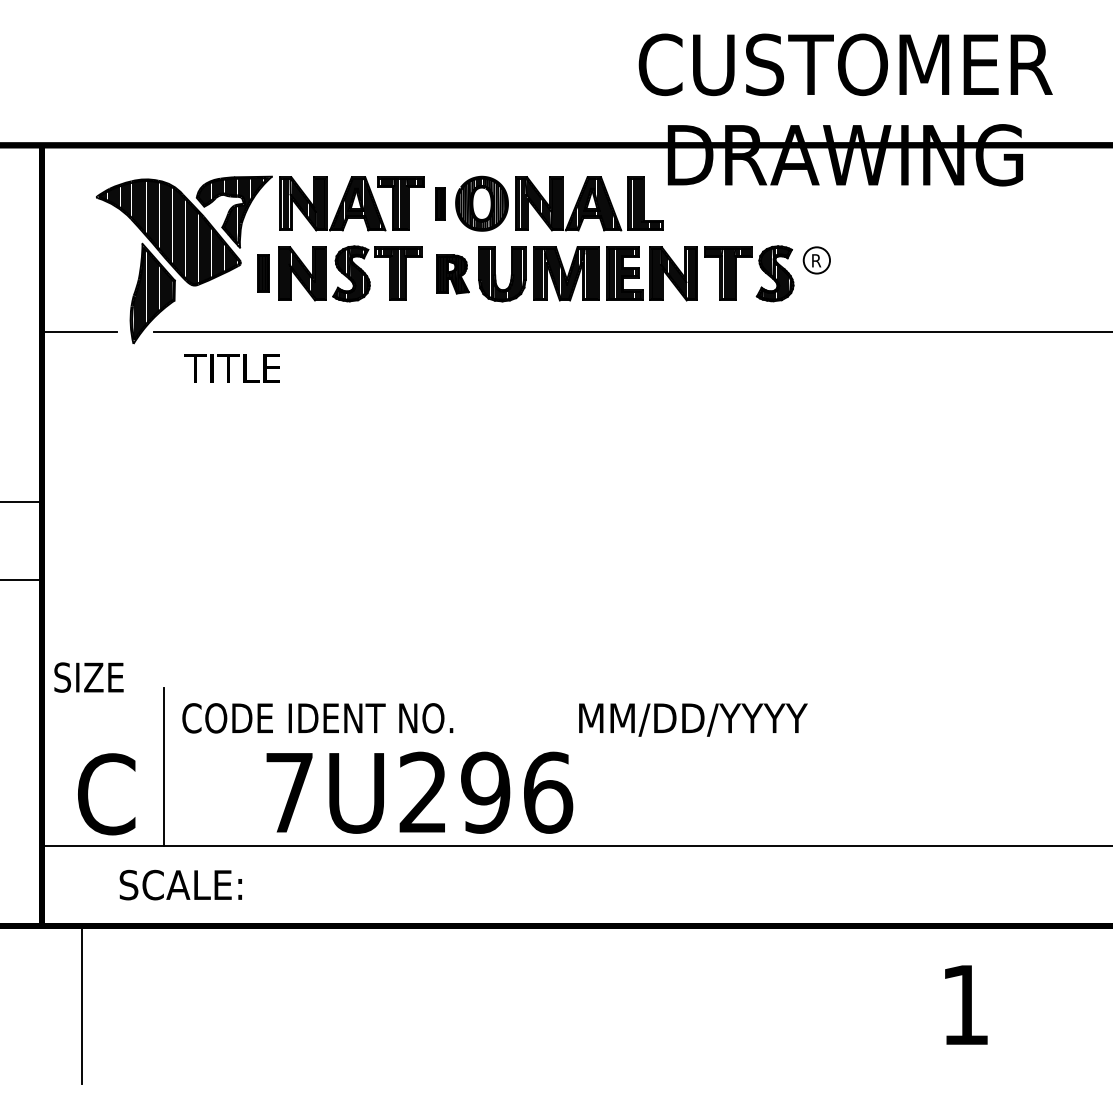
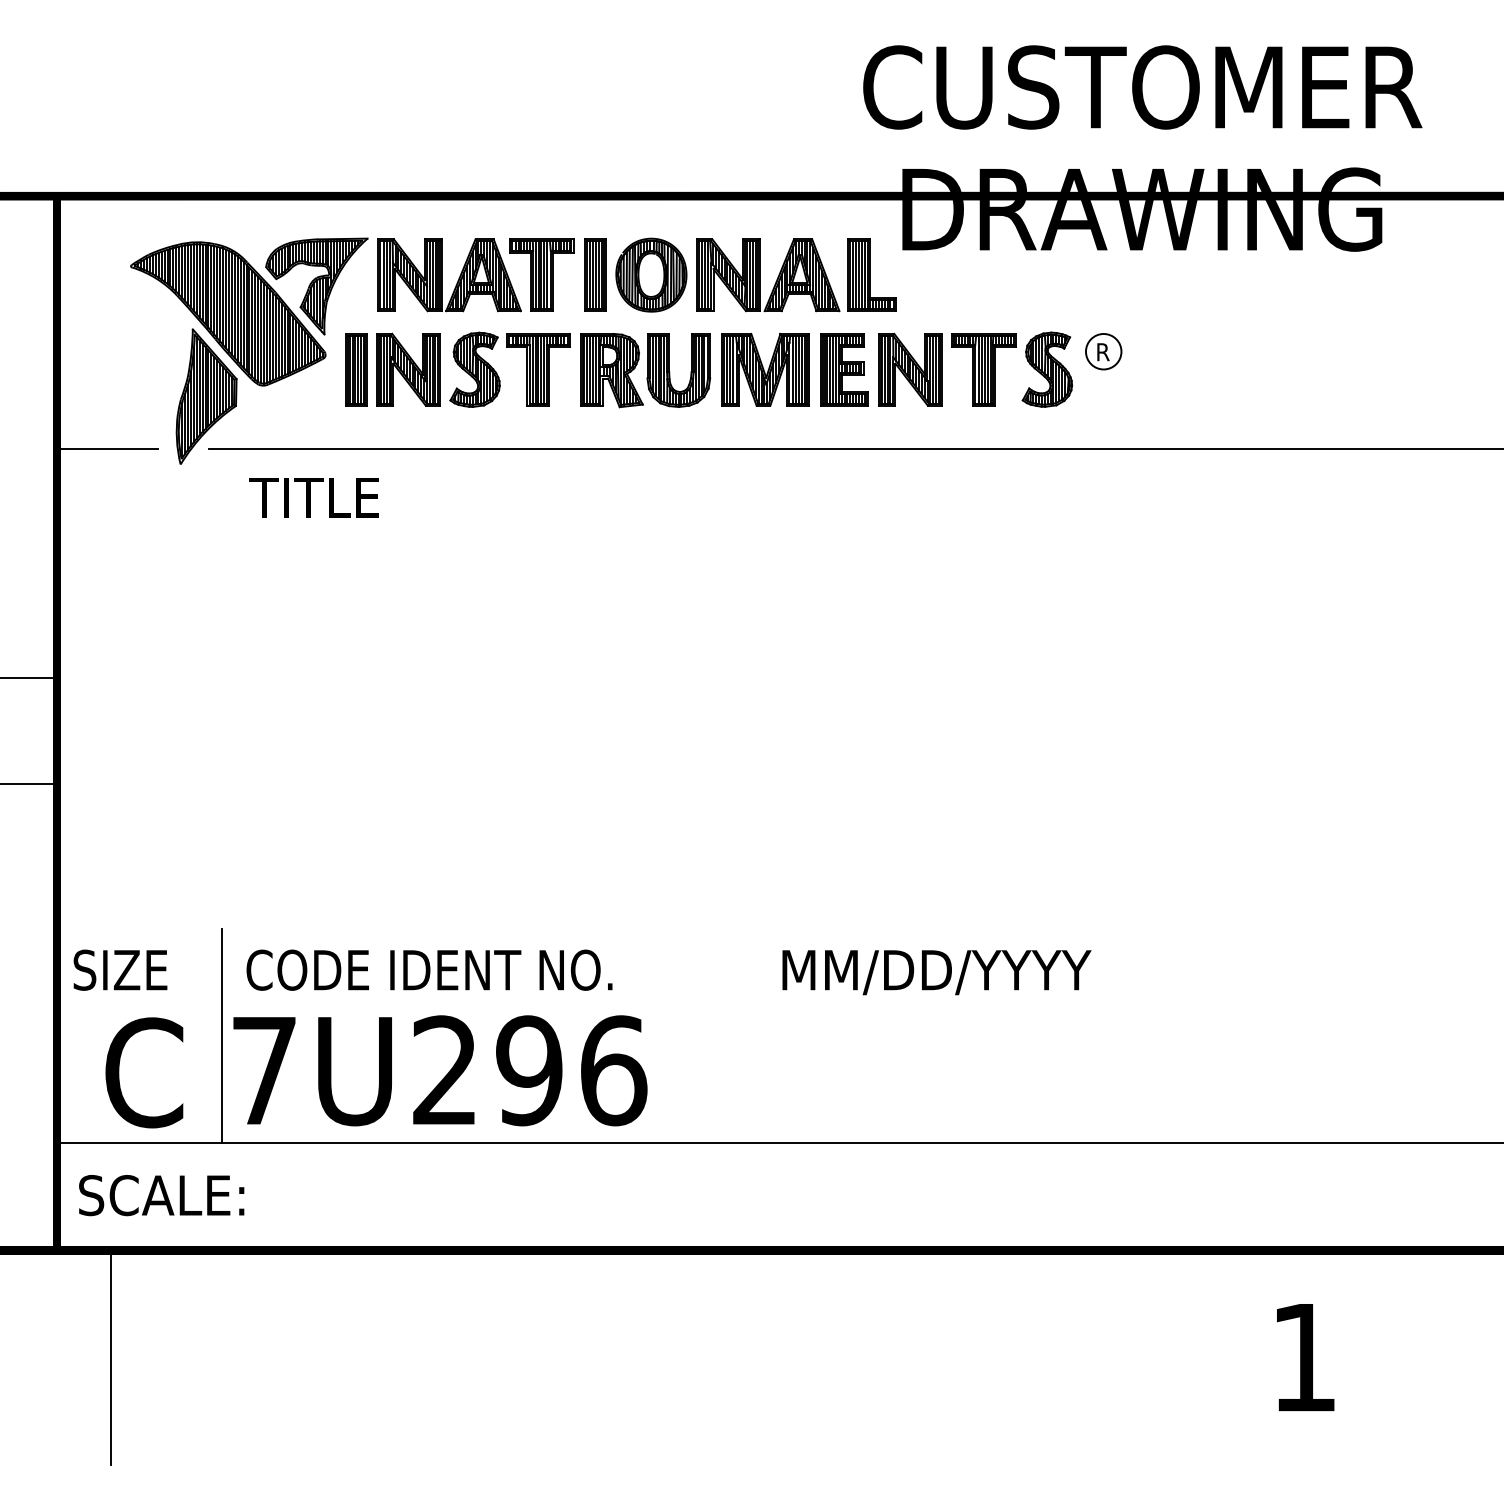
part: (440, 203) -> (595, 274), size x1.67
part: (263, 273) -> (356, 369), size x1.43
part: (452, 274) -> (611, 370), size x1.43
text: (89, 677) -> (120, 969), moved
text: (419, 792) -> (440, 1070), moved
text: (180, 885) -> (161, 1195), moved

